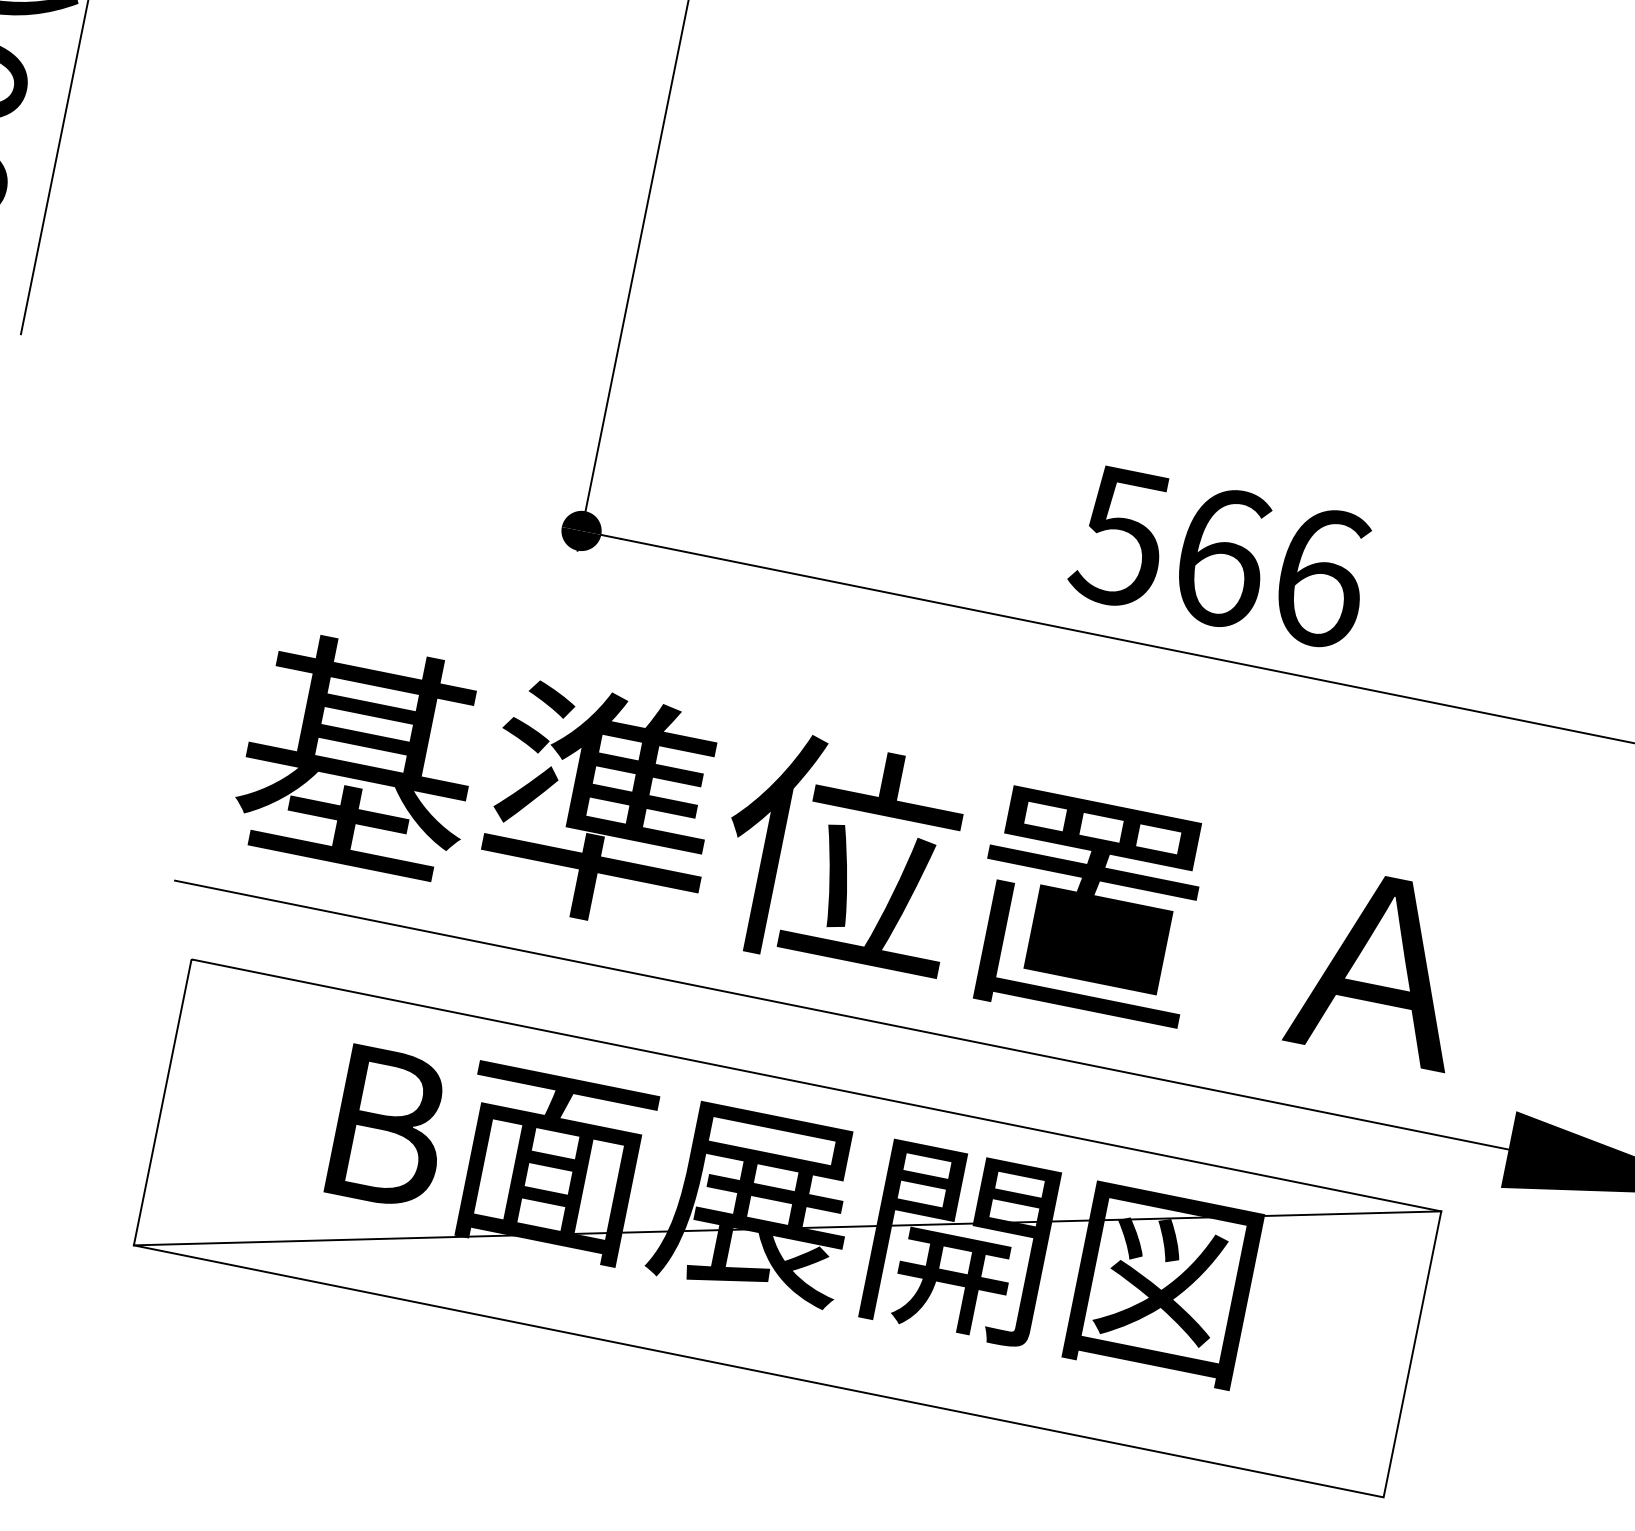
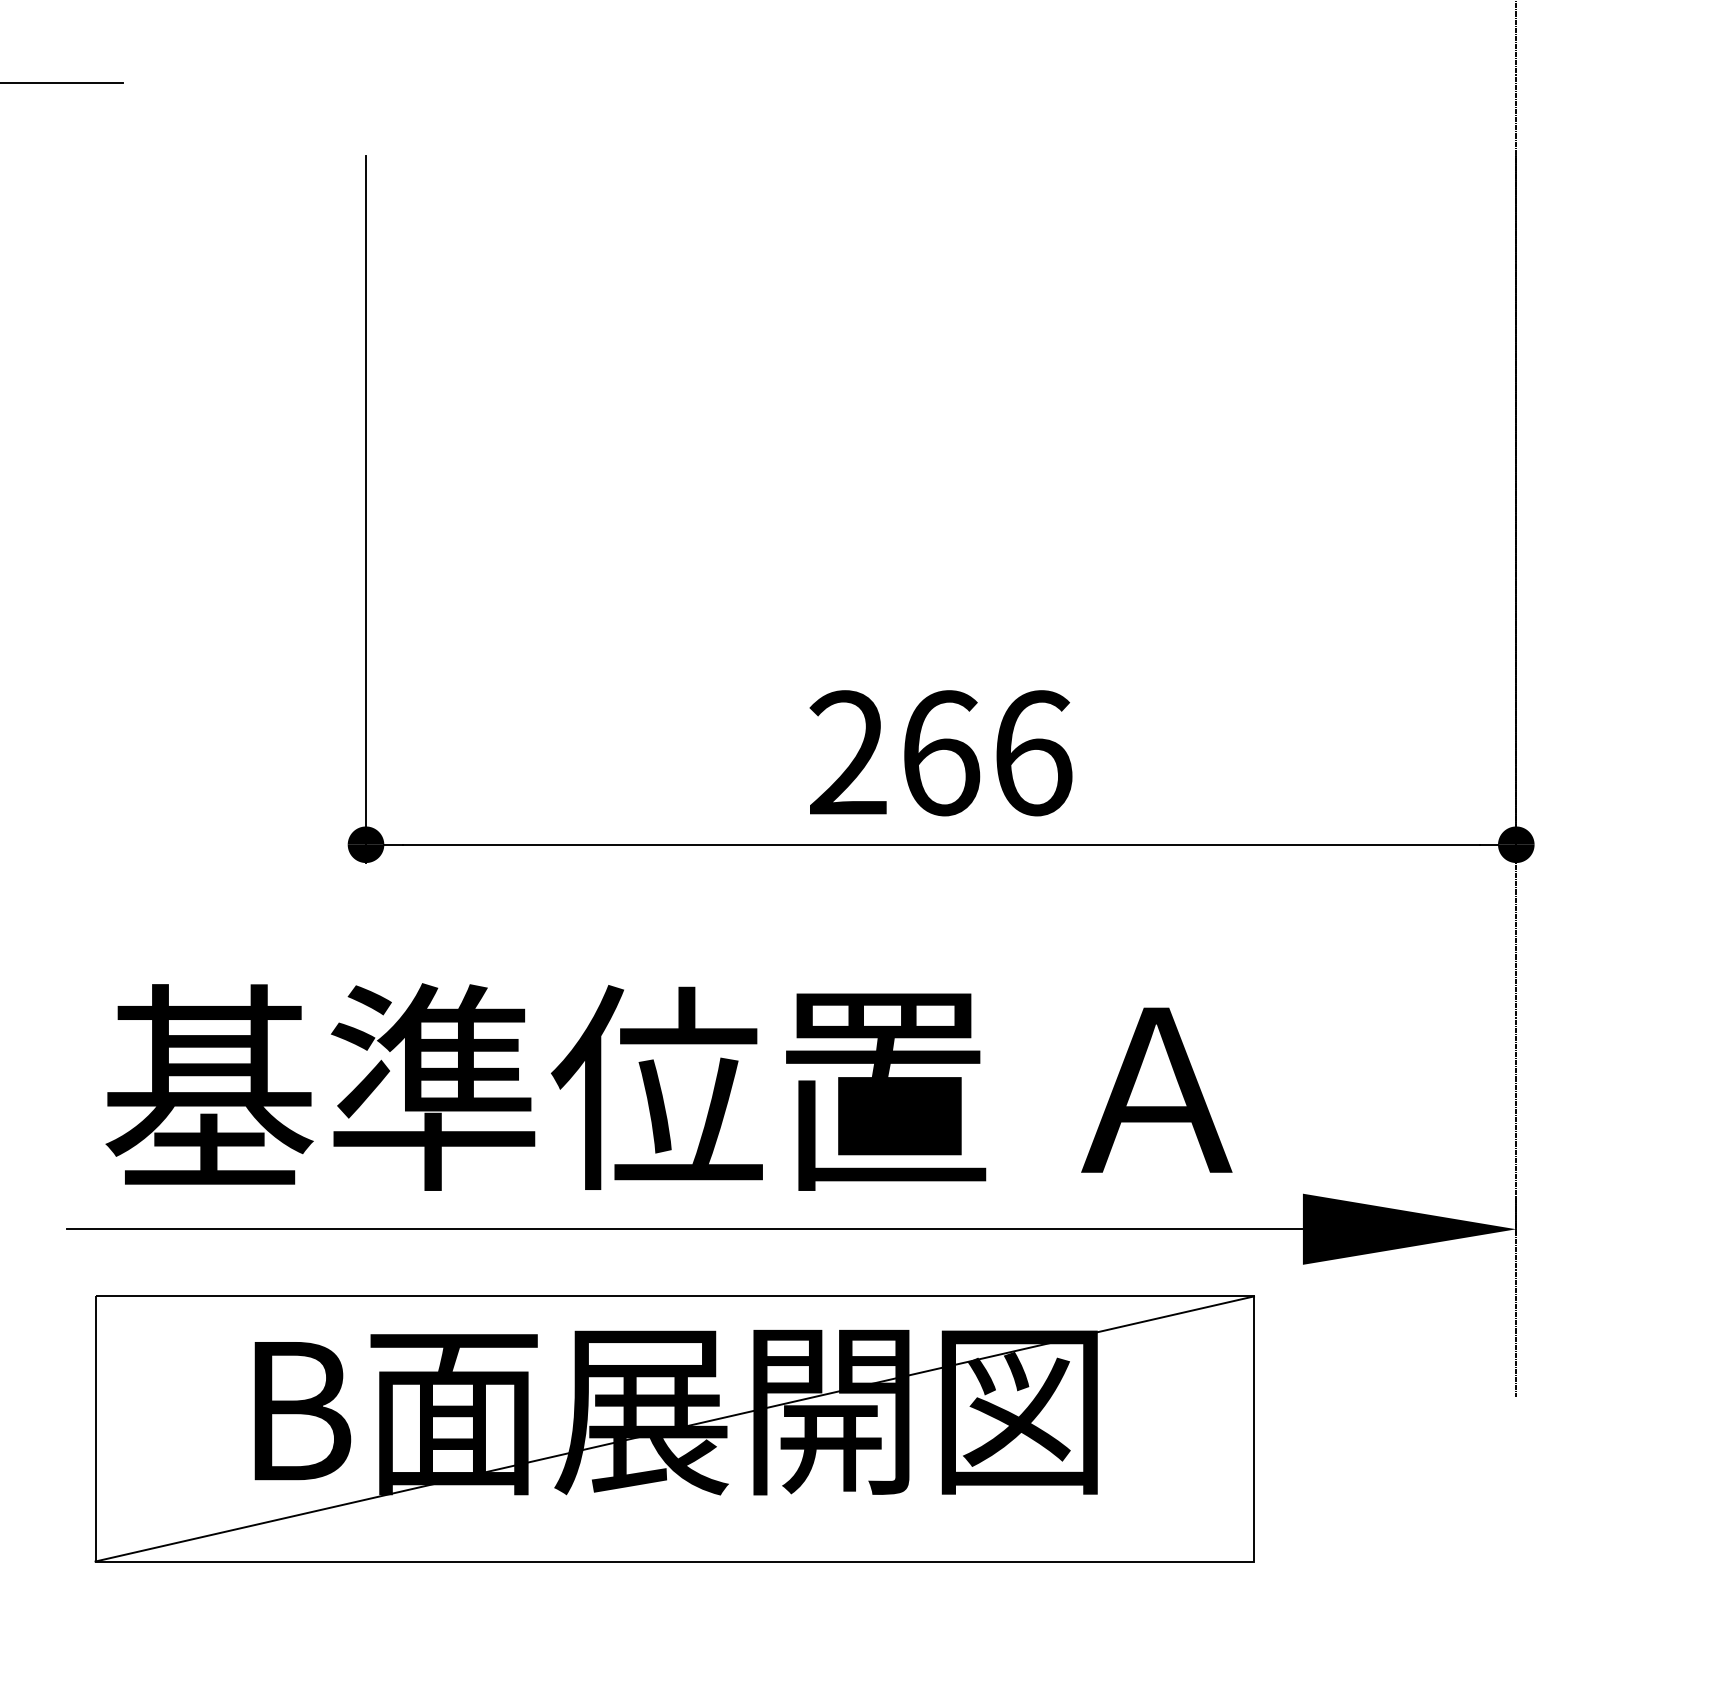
text: (1119, 537) -> (846, 753), 566 -> 266

